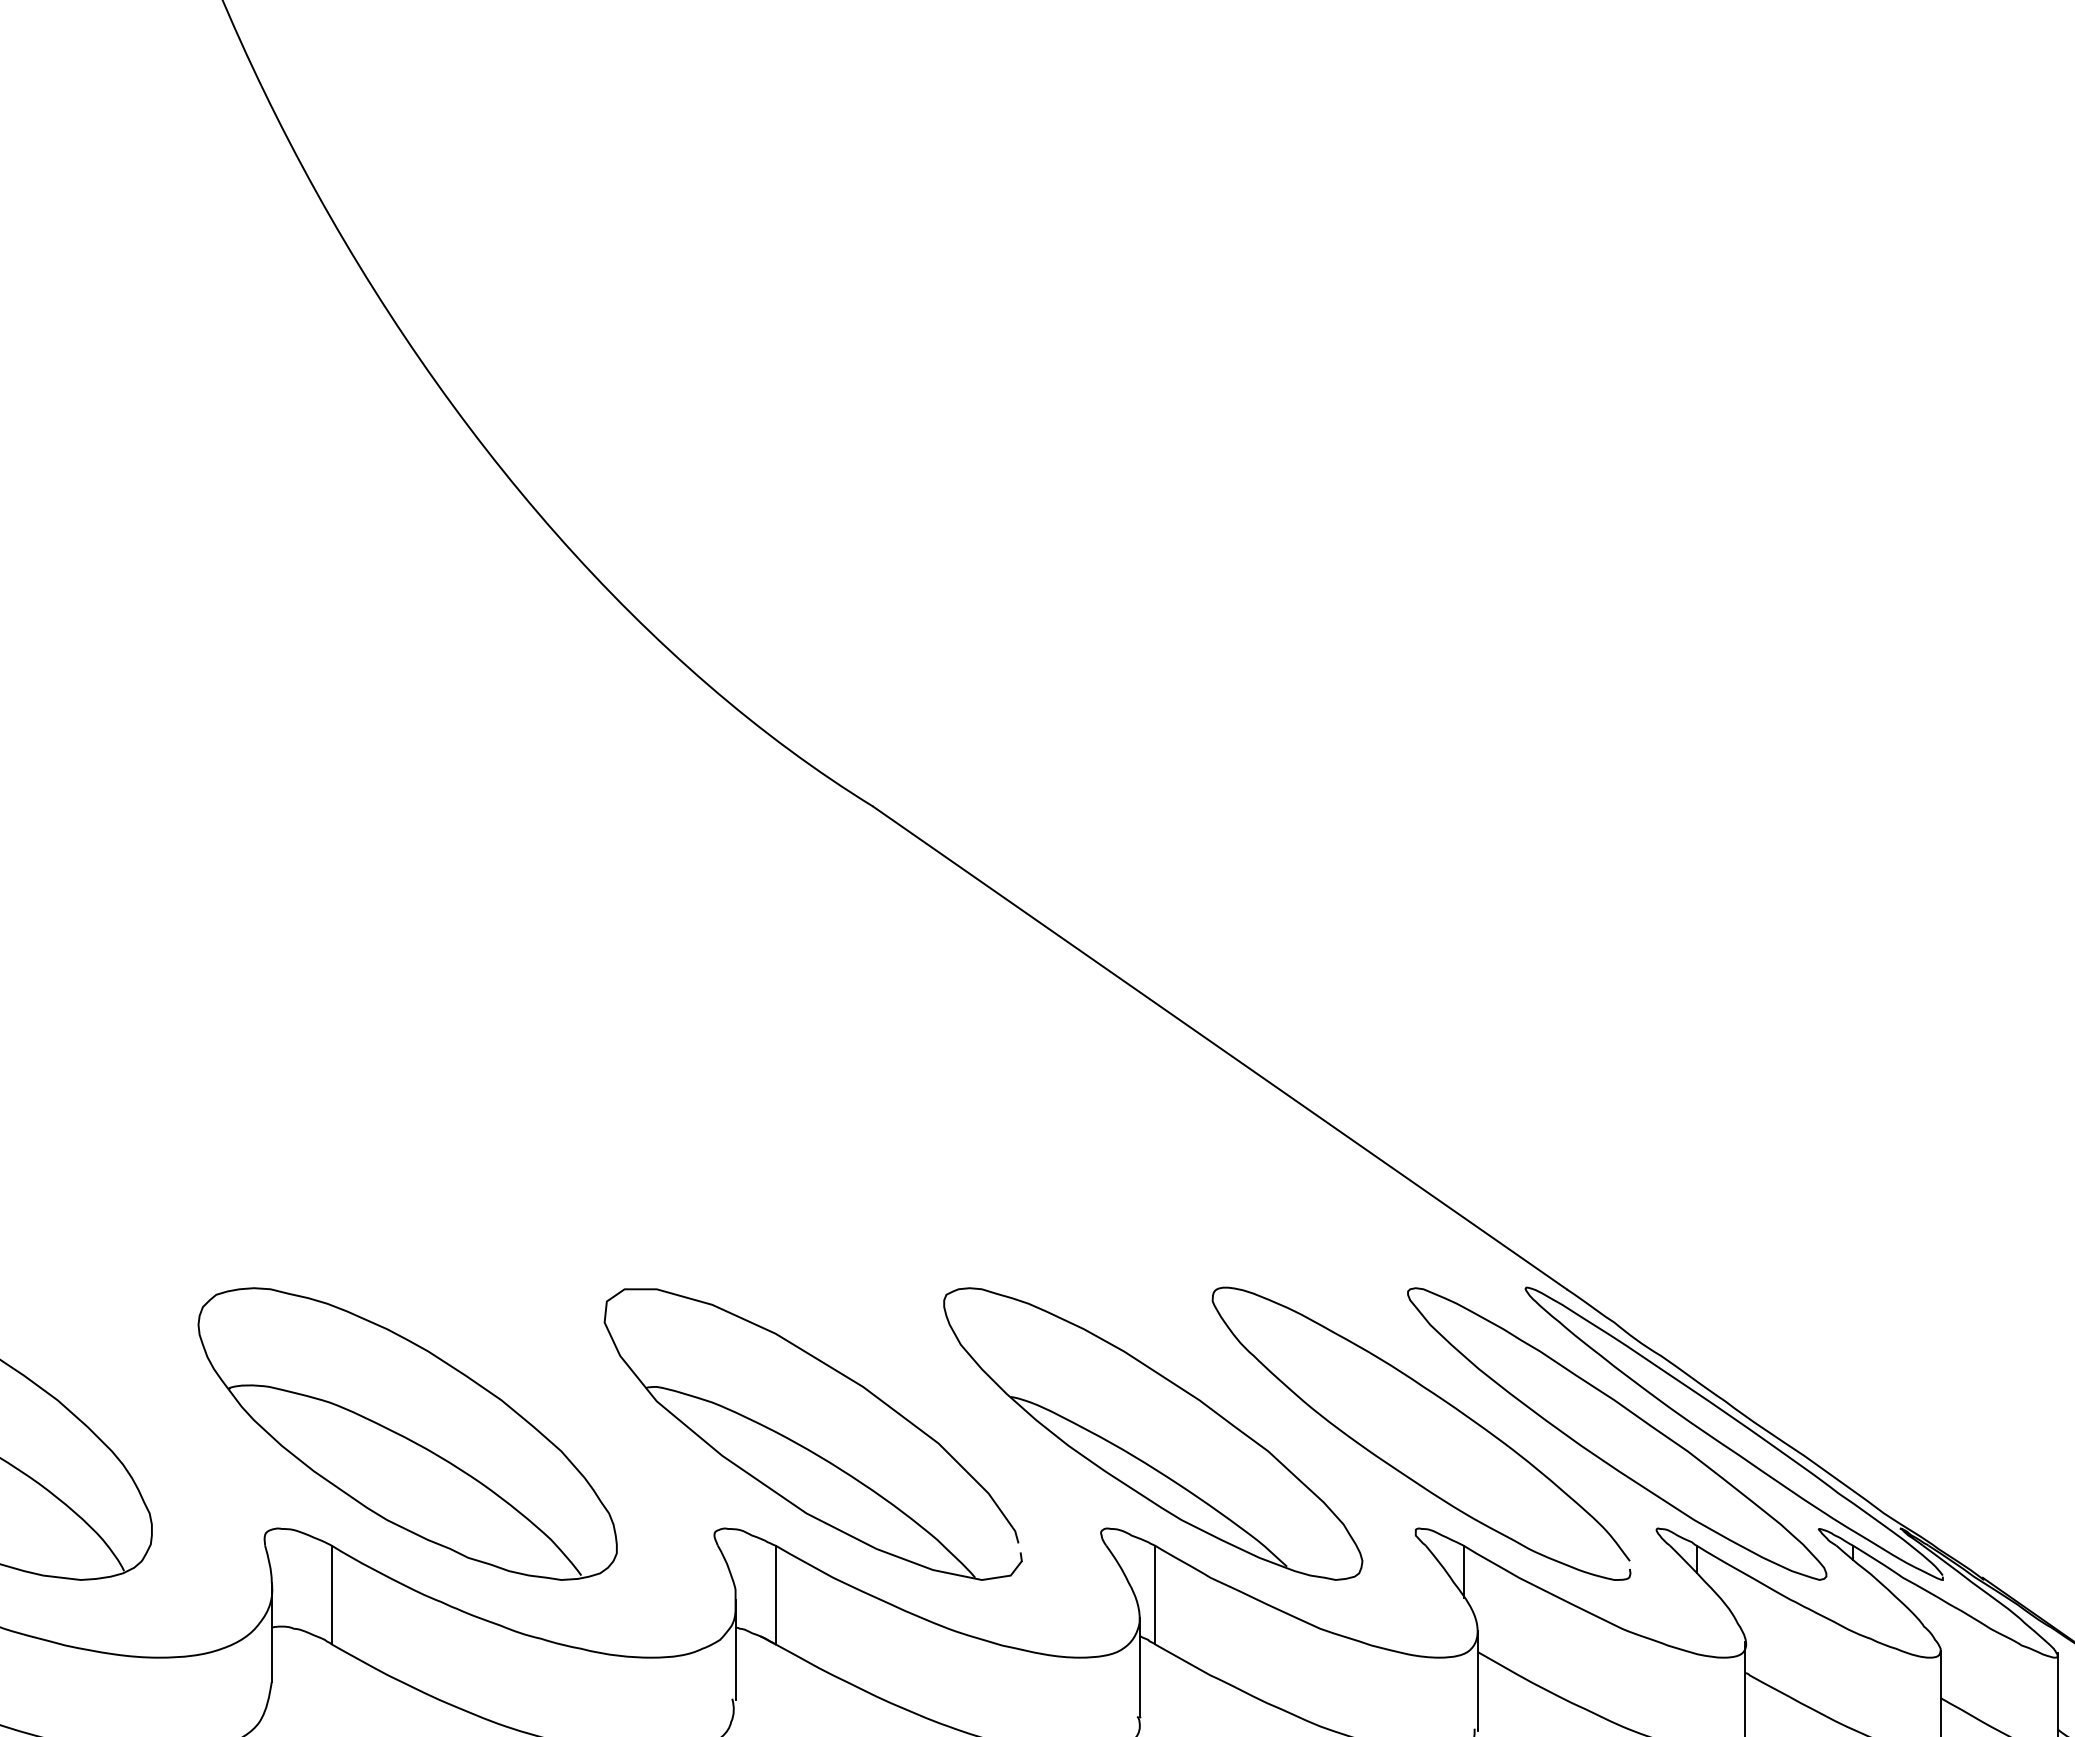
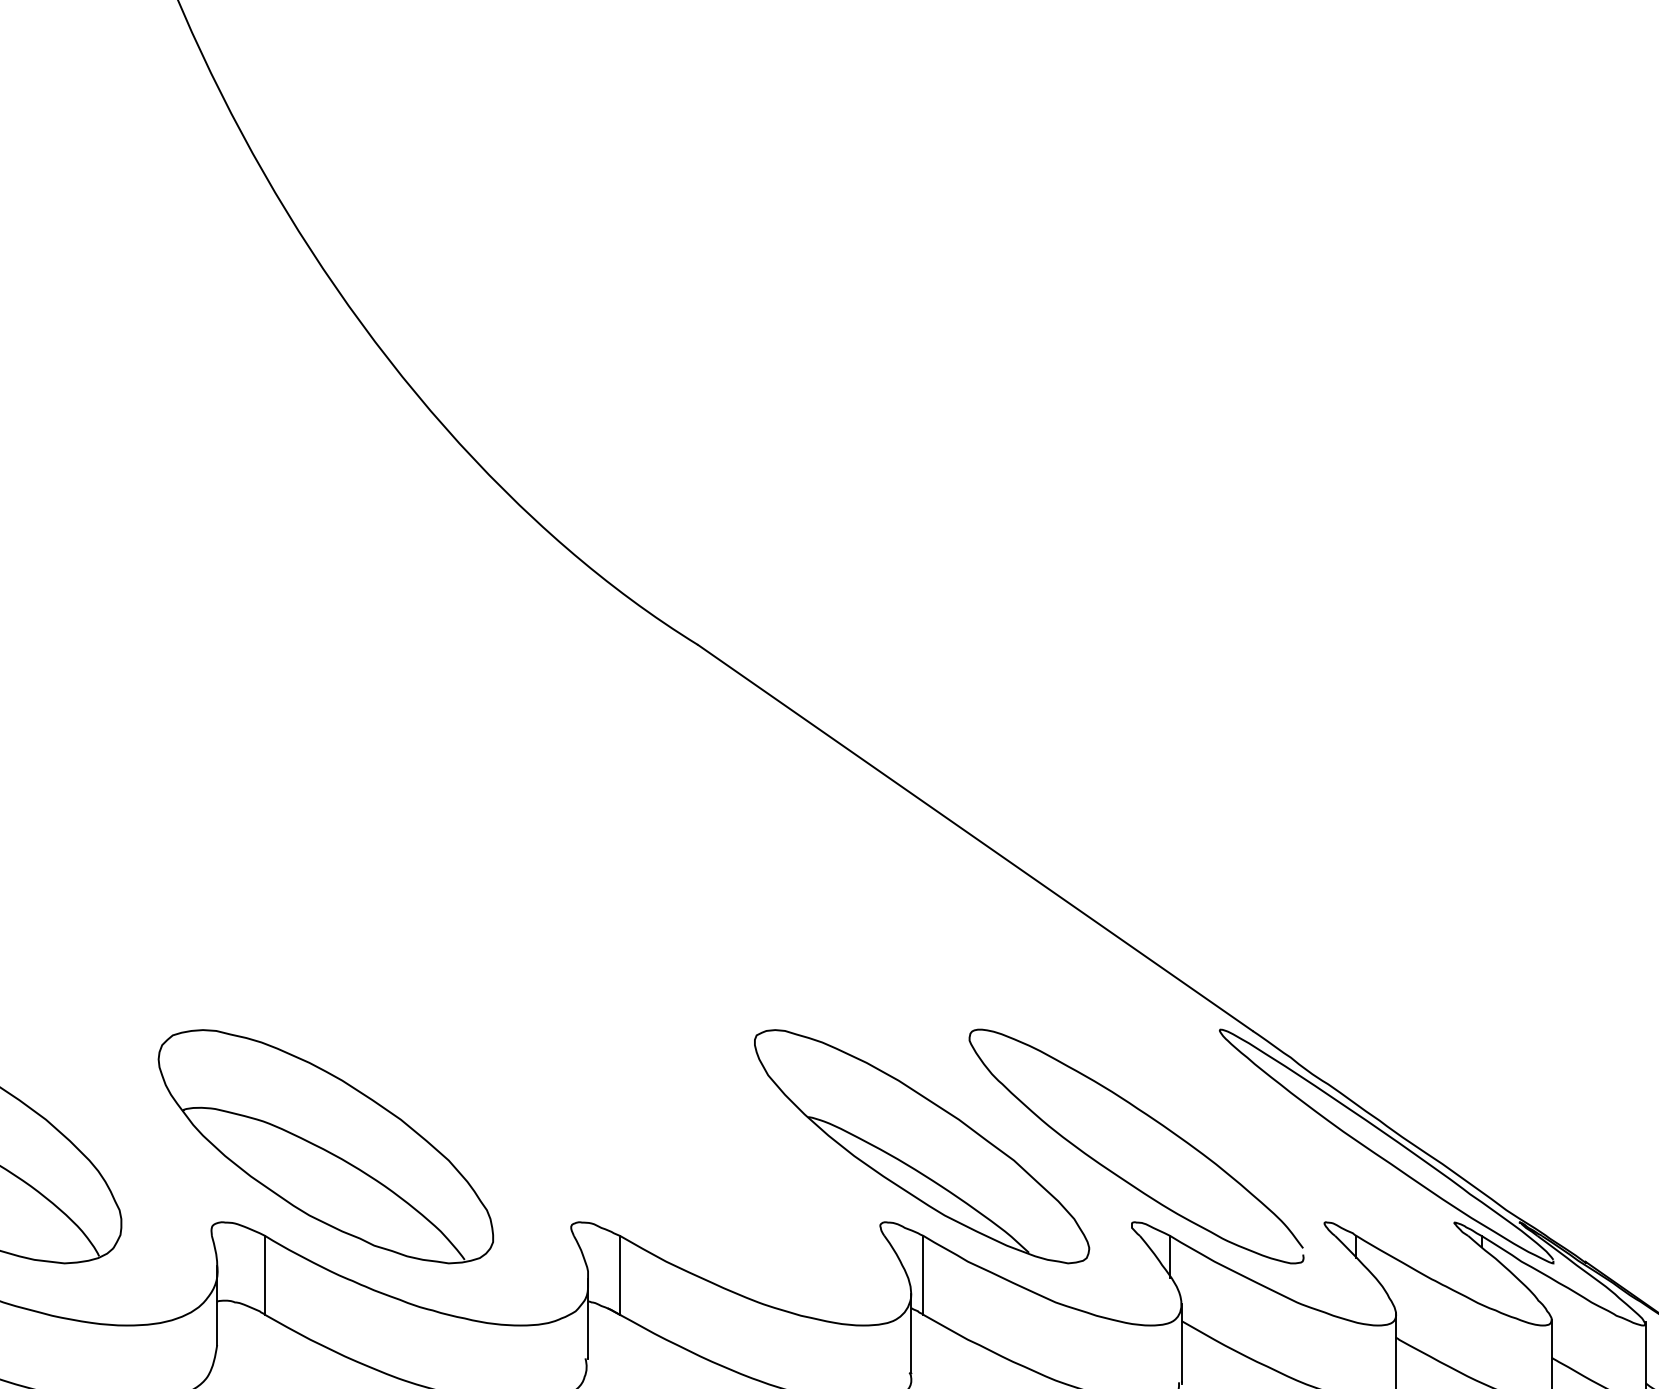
part: (1617, 1433) -> (1293, 1146), removed
part: (806, 1447) -> (644, 1157), removed

